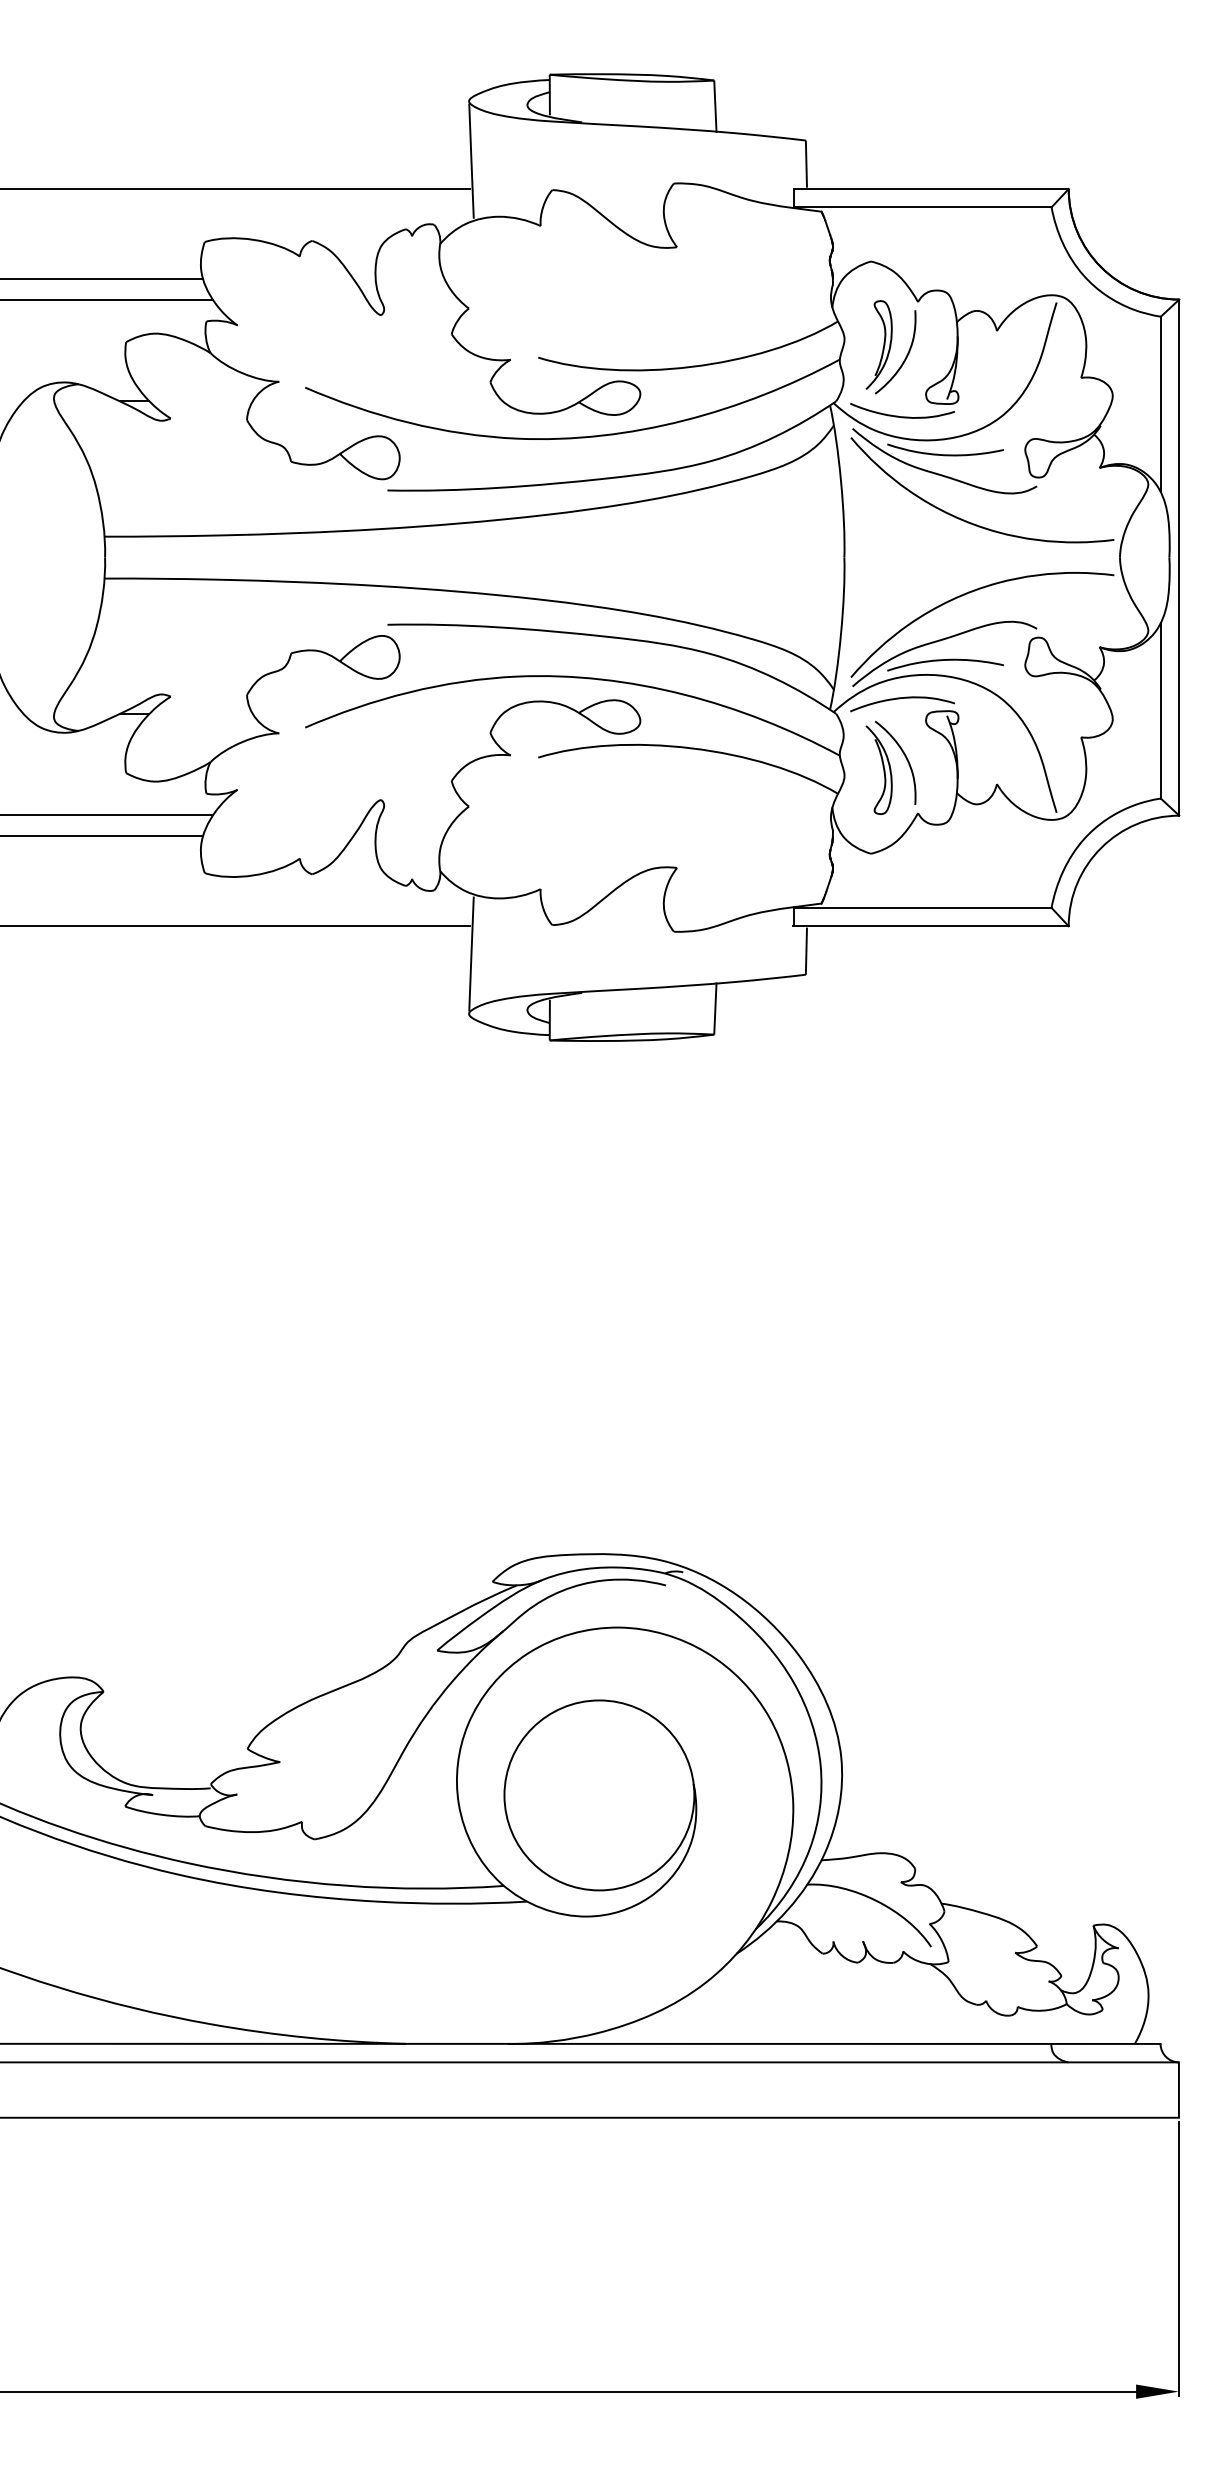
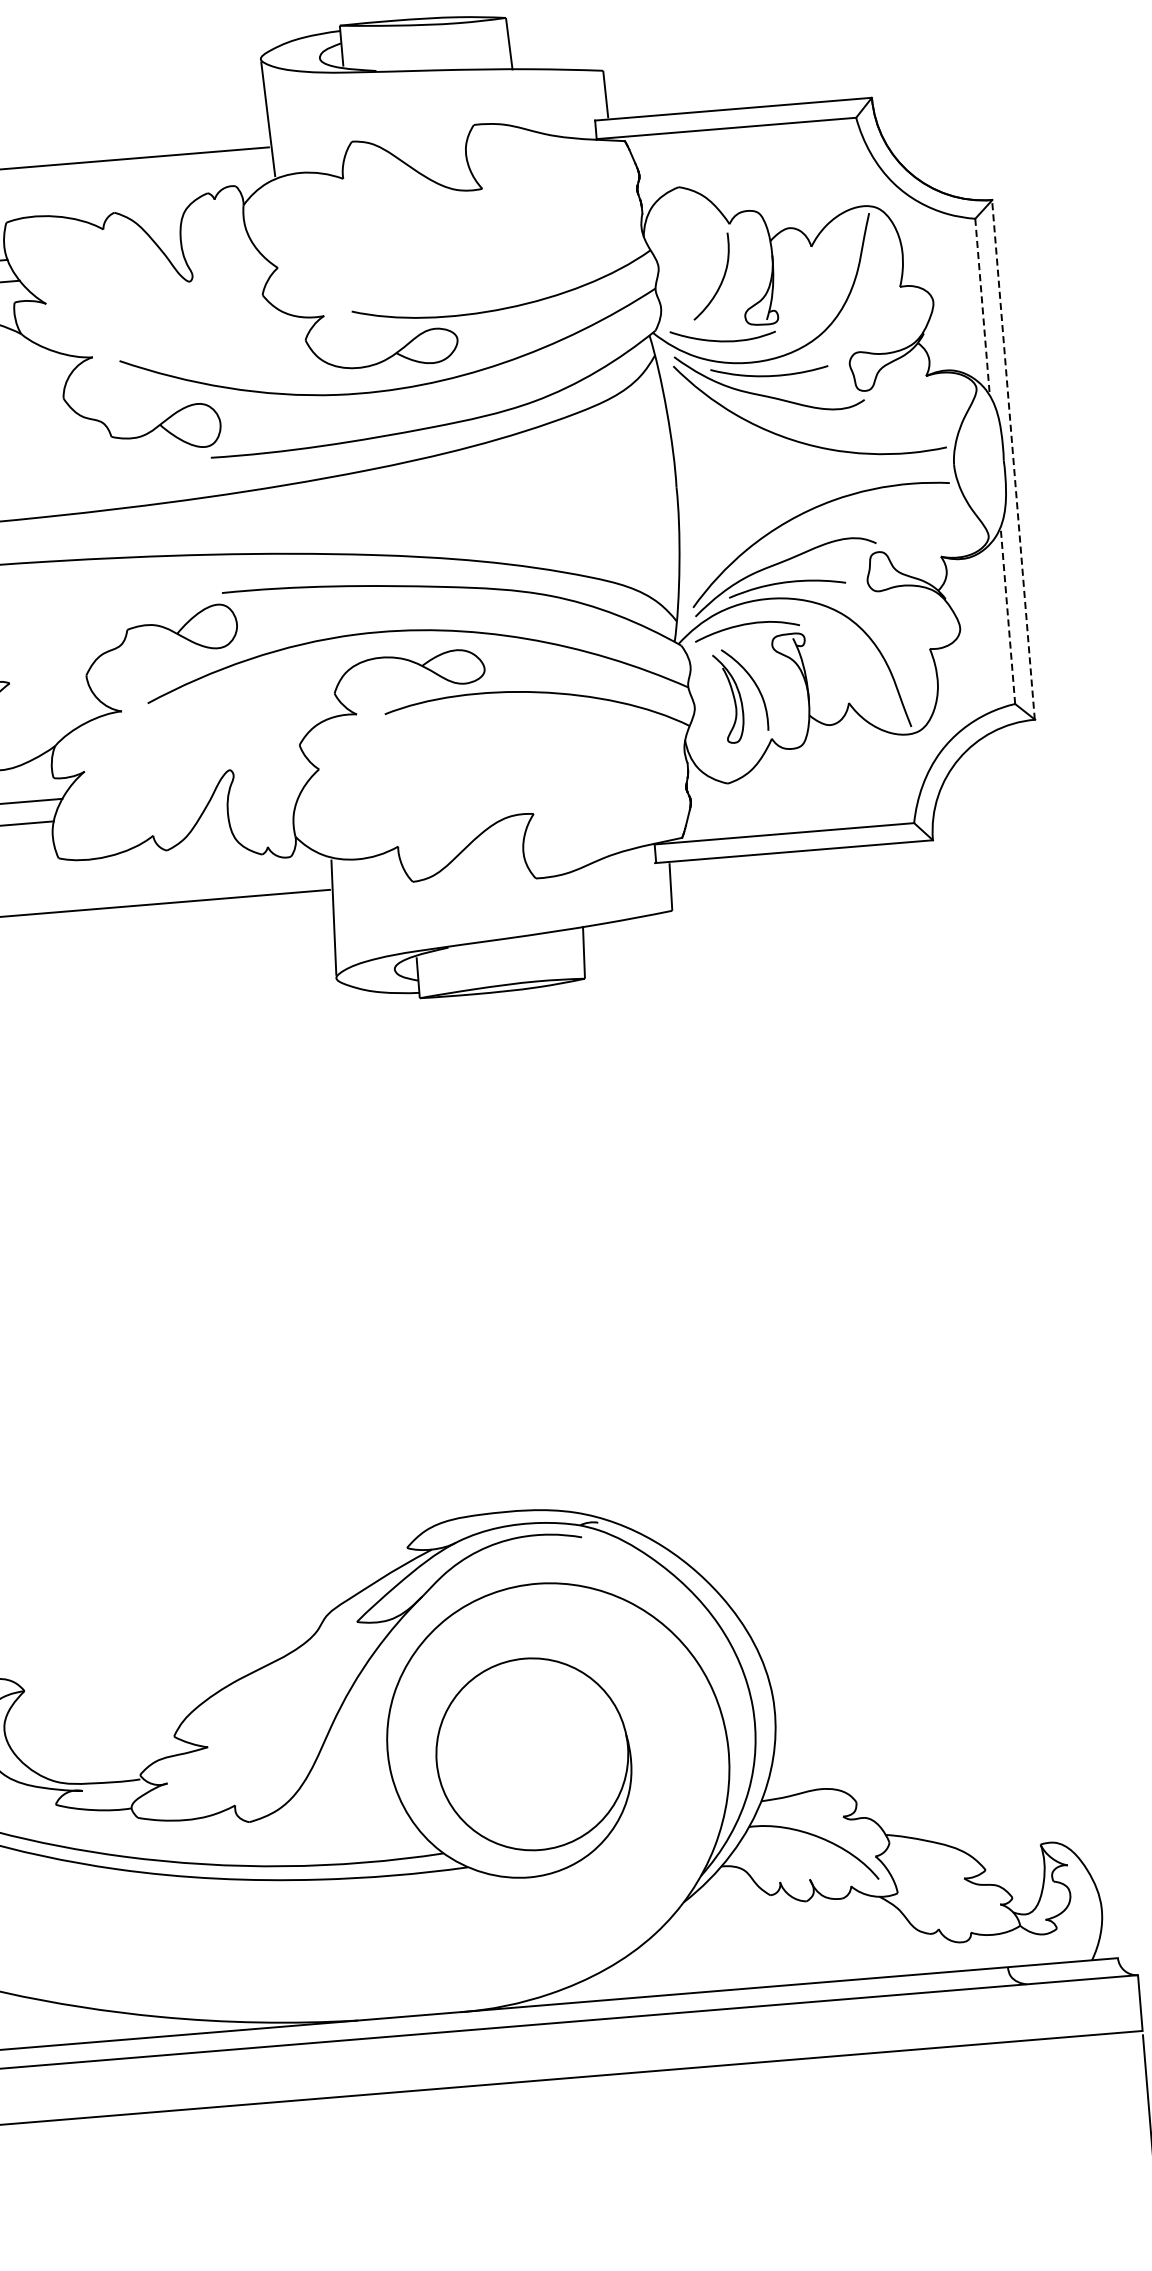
curve: (883, 344) -> (698, 269), removed
line: (1160, 404) -> (982, 307), solid -> dashed
line: (1178, 557) -> (1012, 459), solid -> dashed
line: (1160, 710) -> (1007, 615), solid -> dashed

